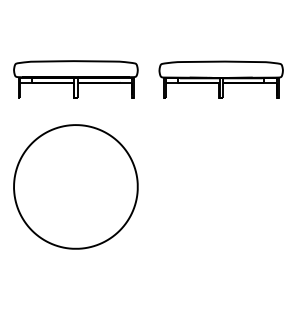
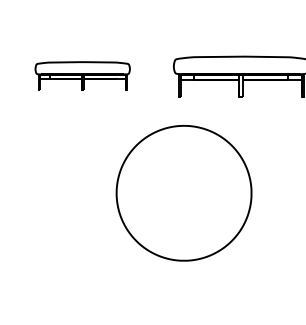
part: (75, 79) -> (82, 76), size x0.7
part: (75, 186) -> (183, 192), moved

